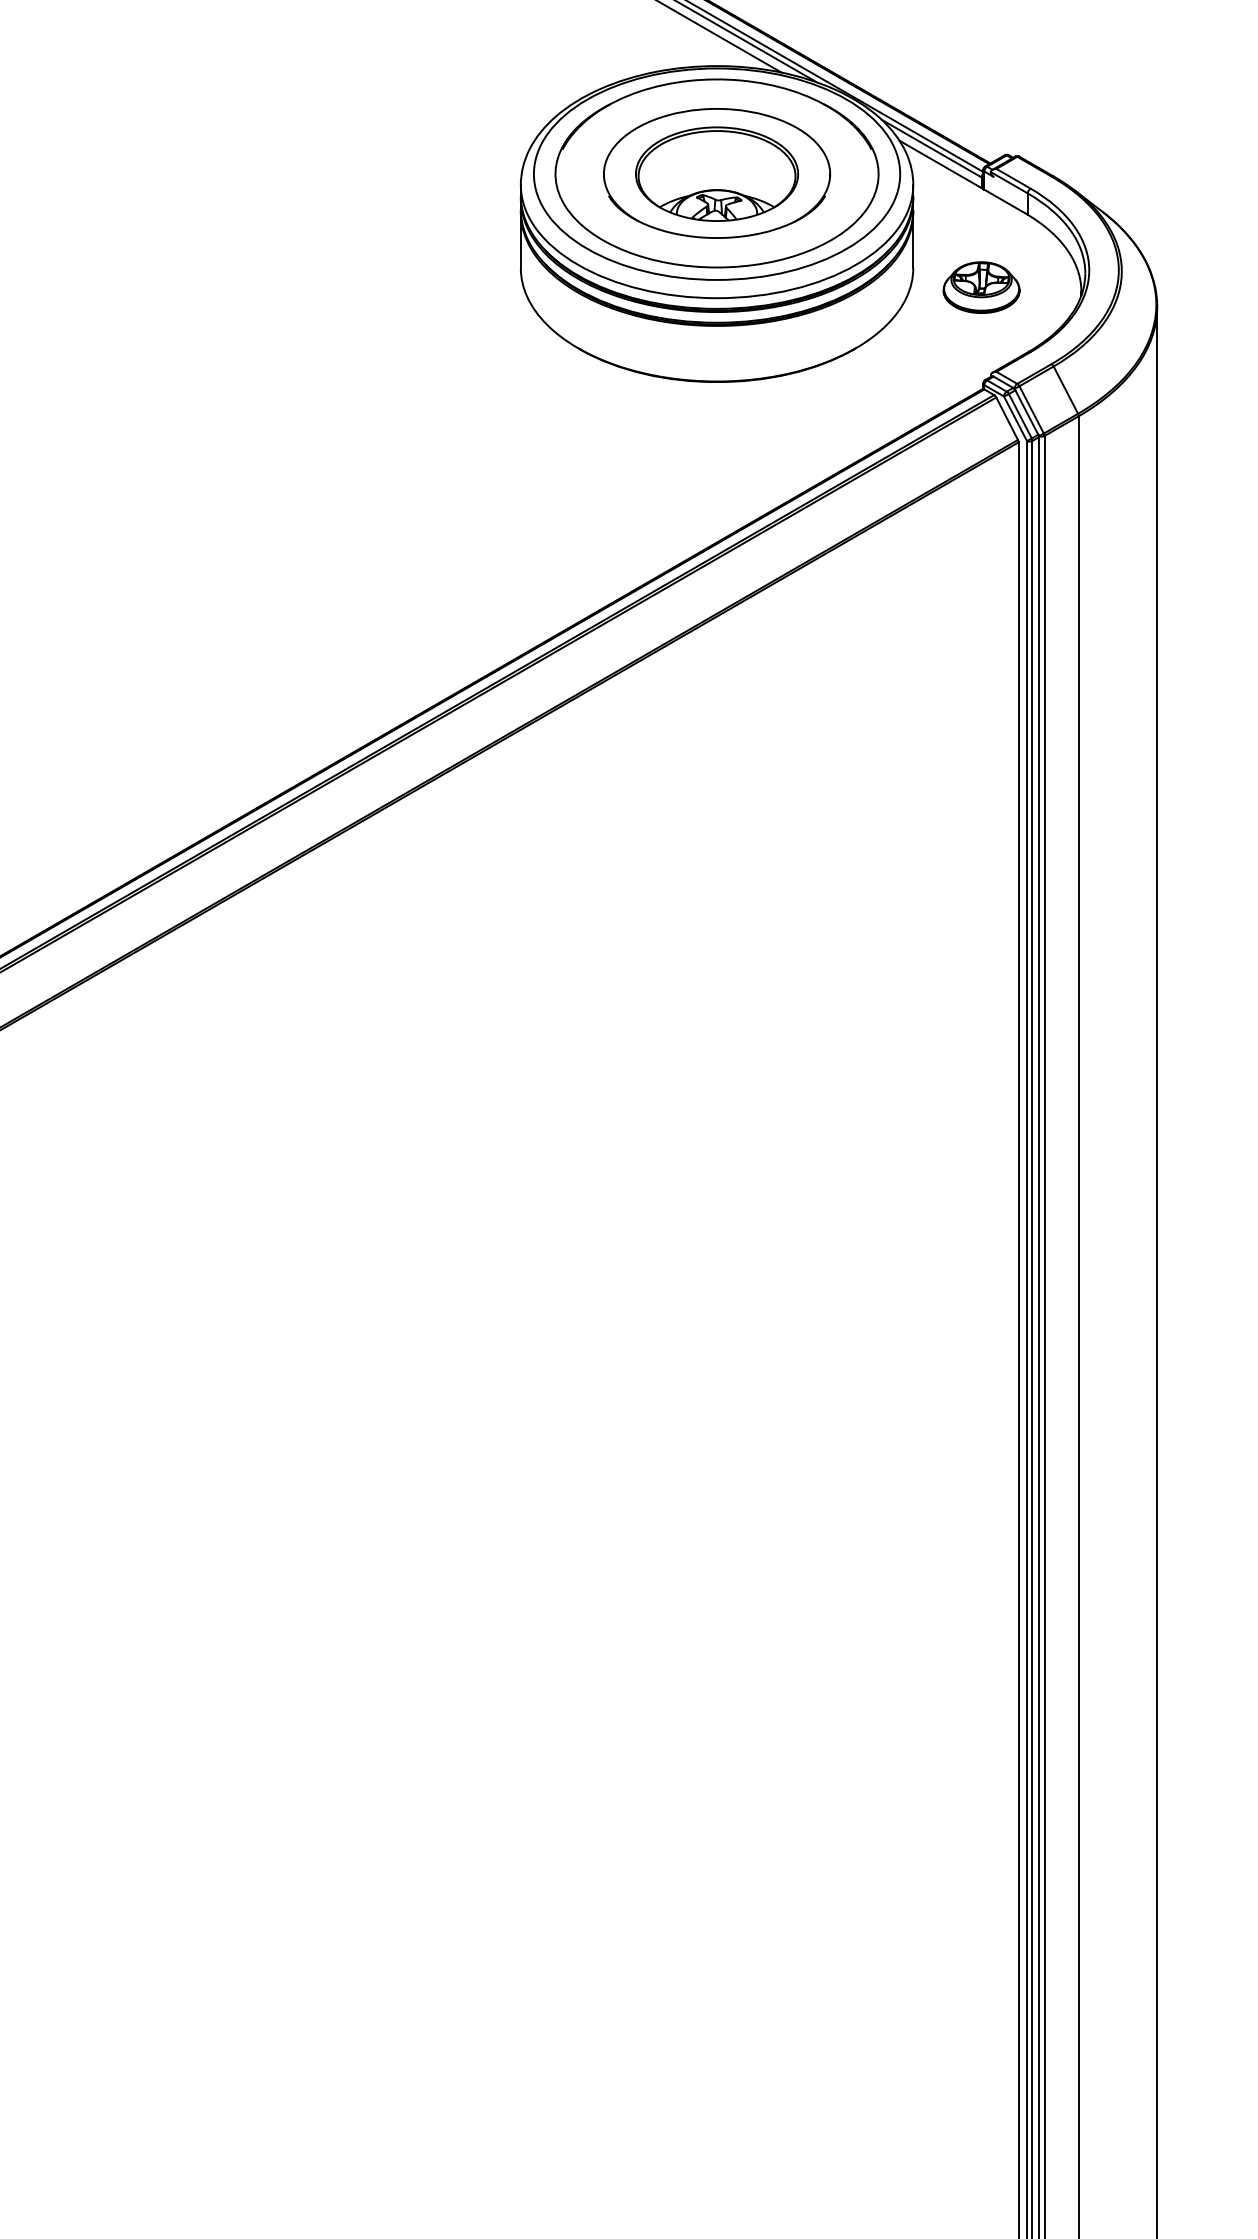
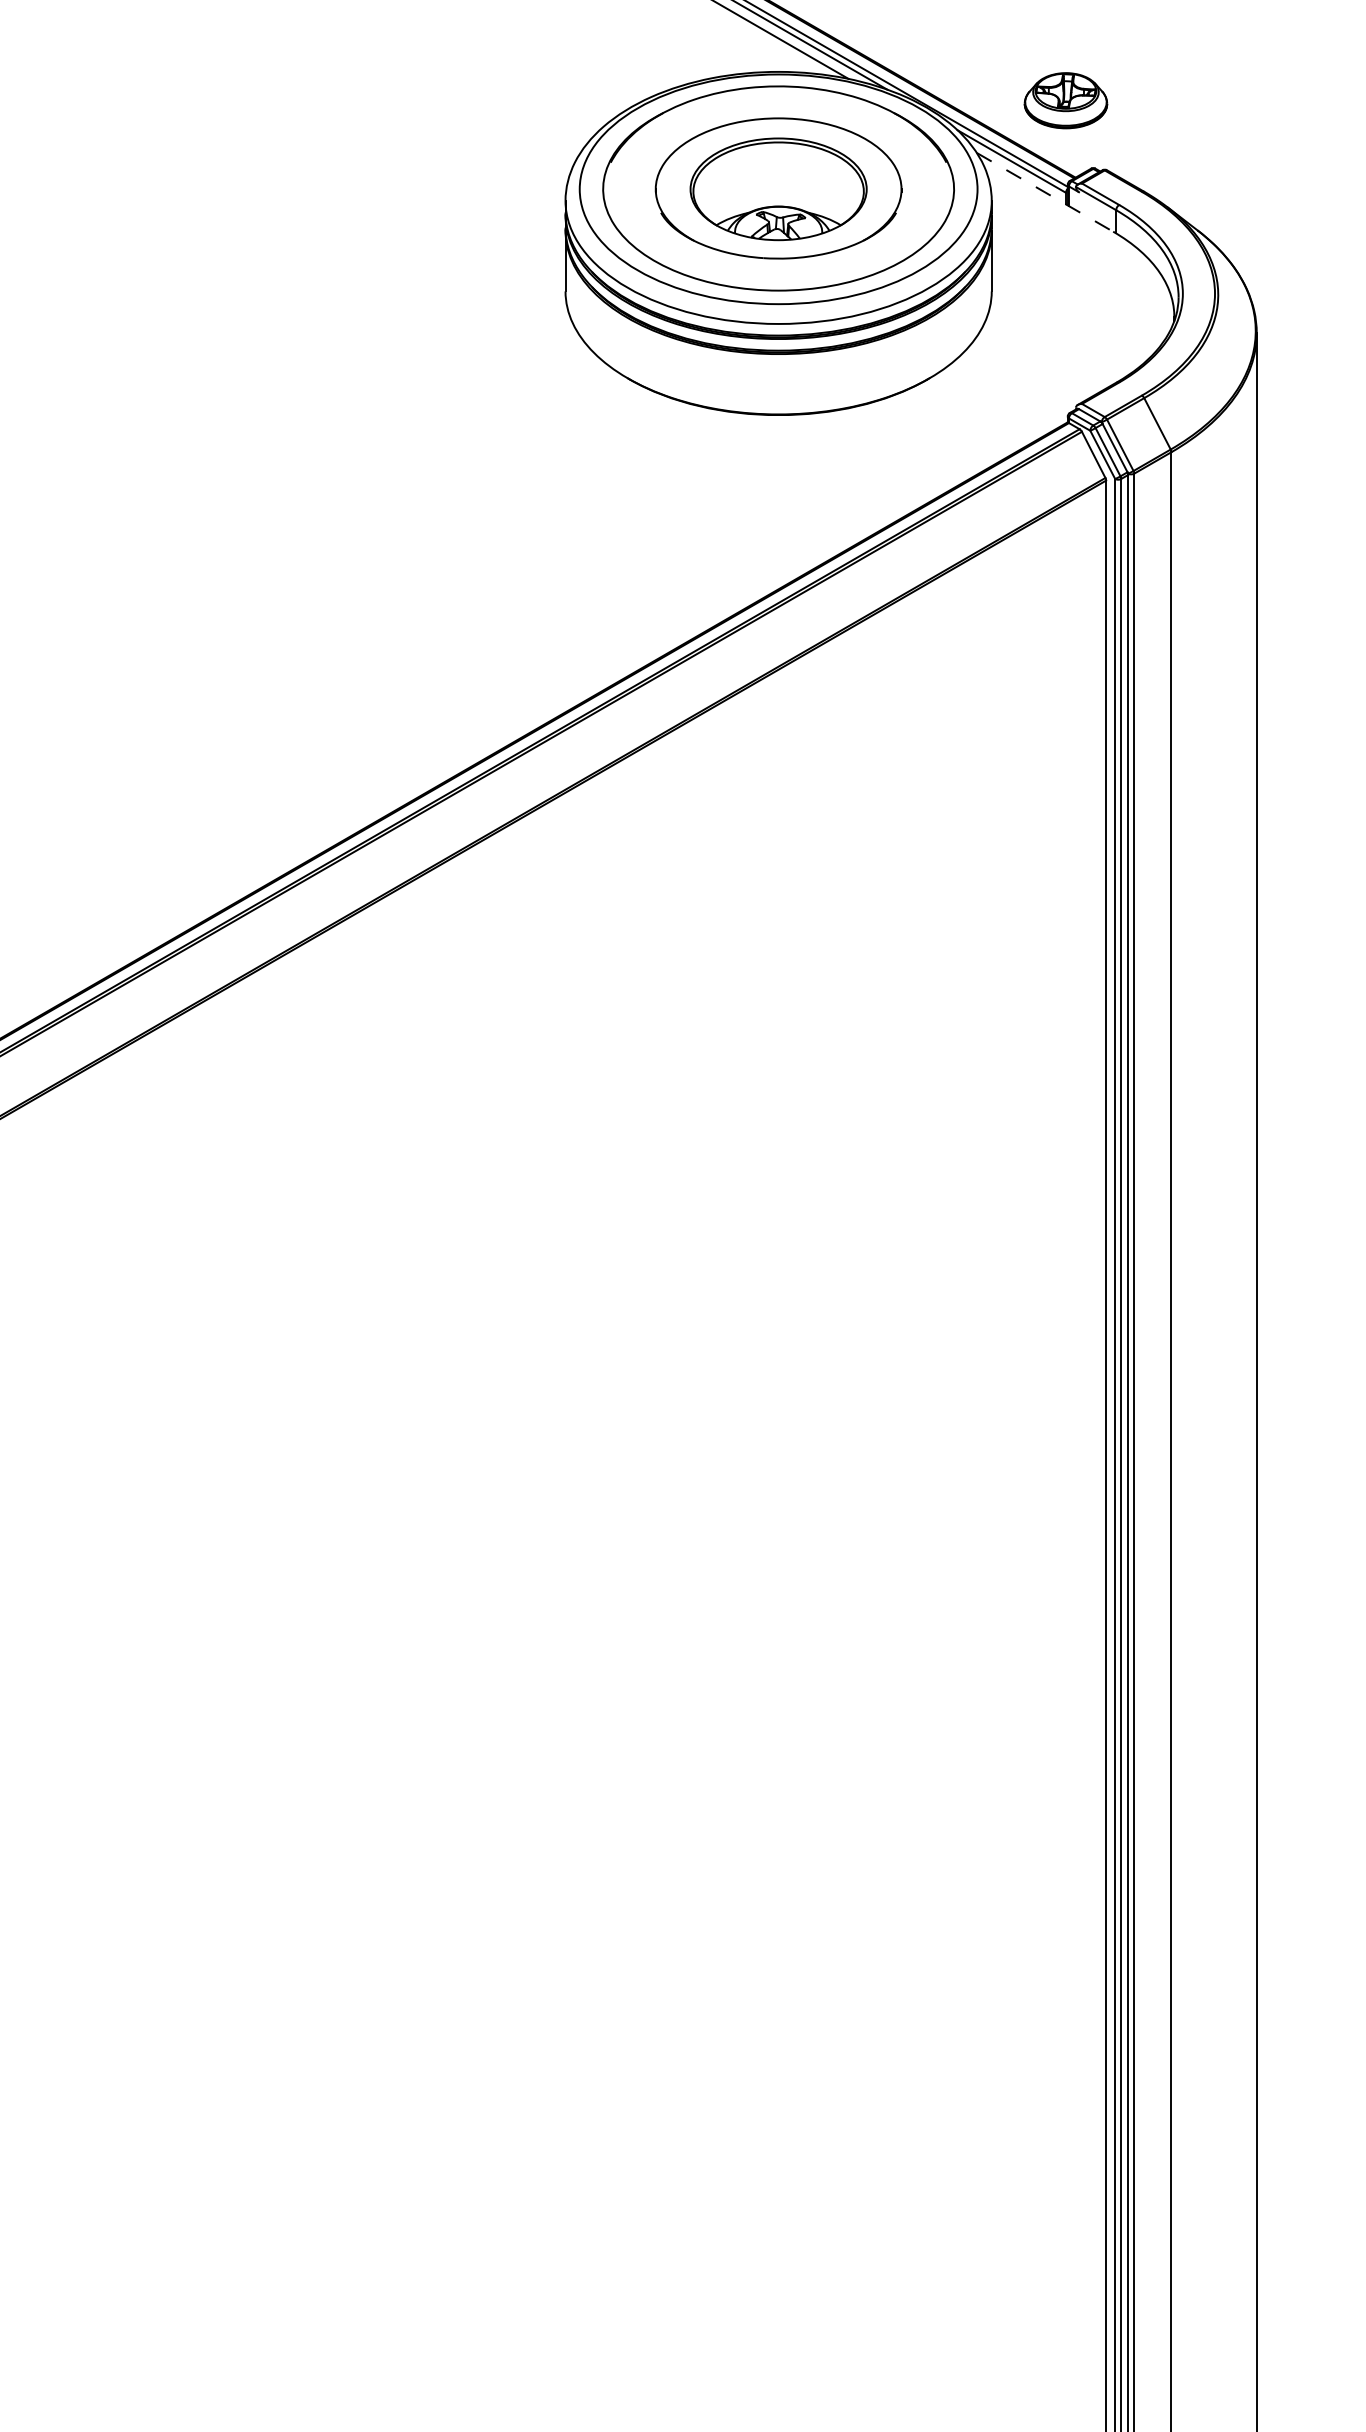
line: (962, 177) -> (1045, 192), solid -> dashed
part: (981, 287) -> (1065, 100), moved

